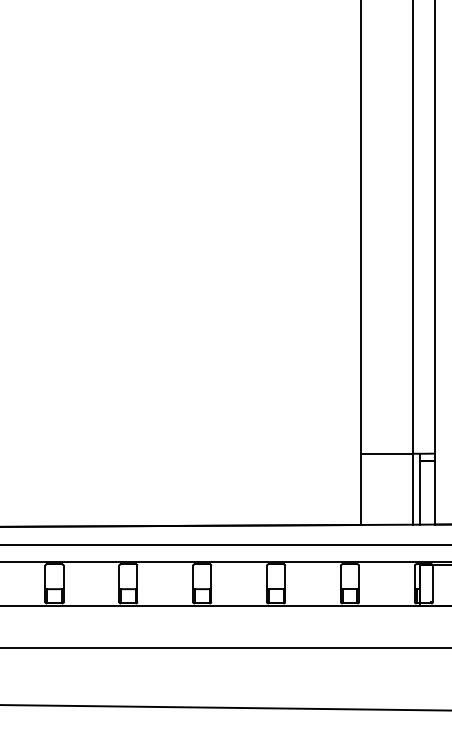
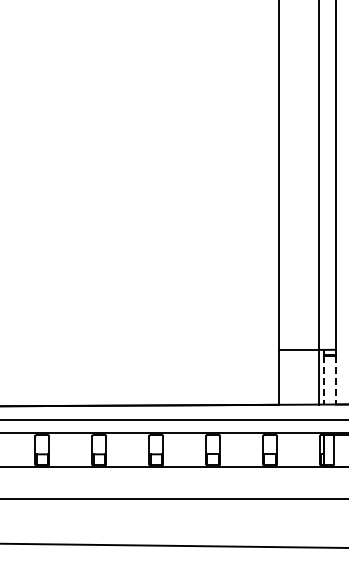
line: (420, 493) -> (324, 380), solid -> dashed
line: (434, 493) -> (335, 380), solid -> dashed

